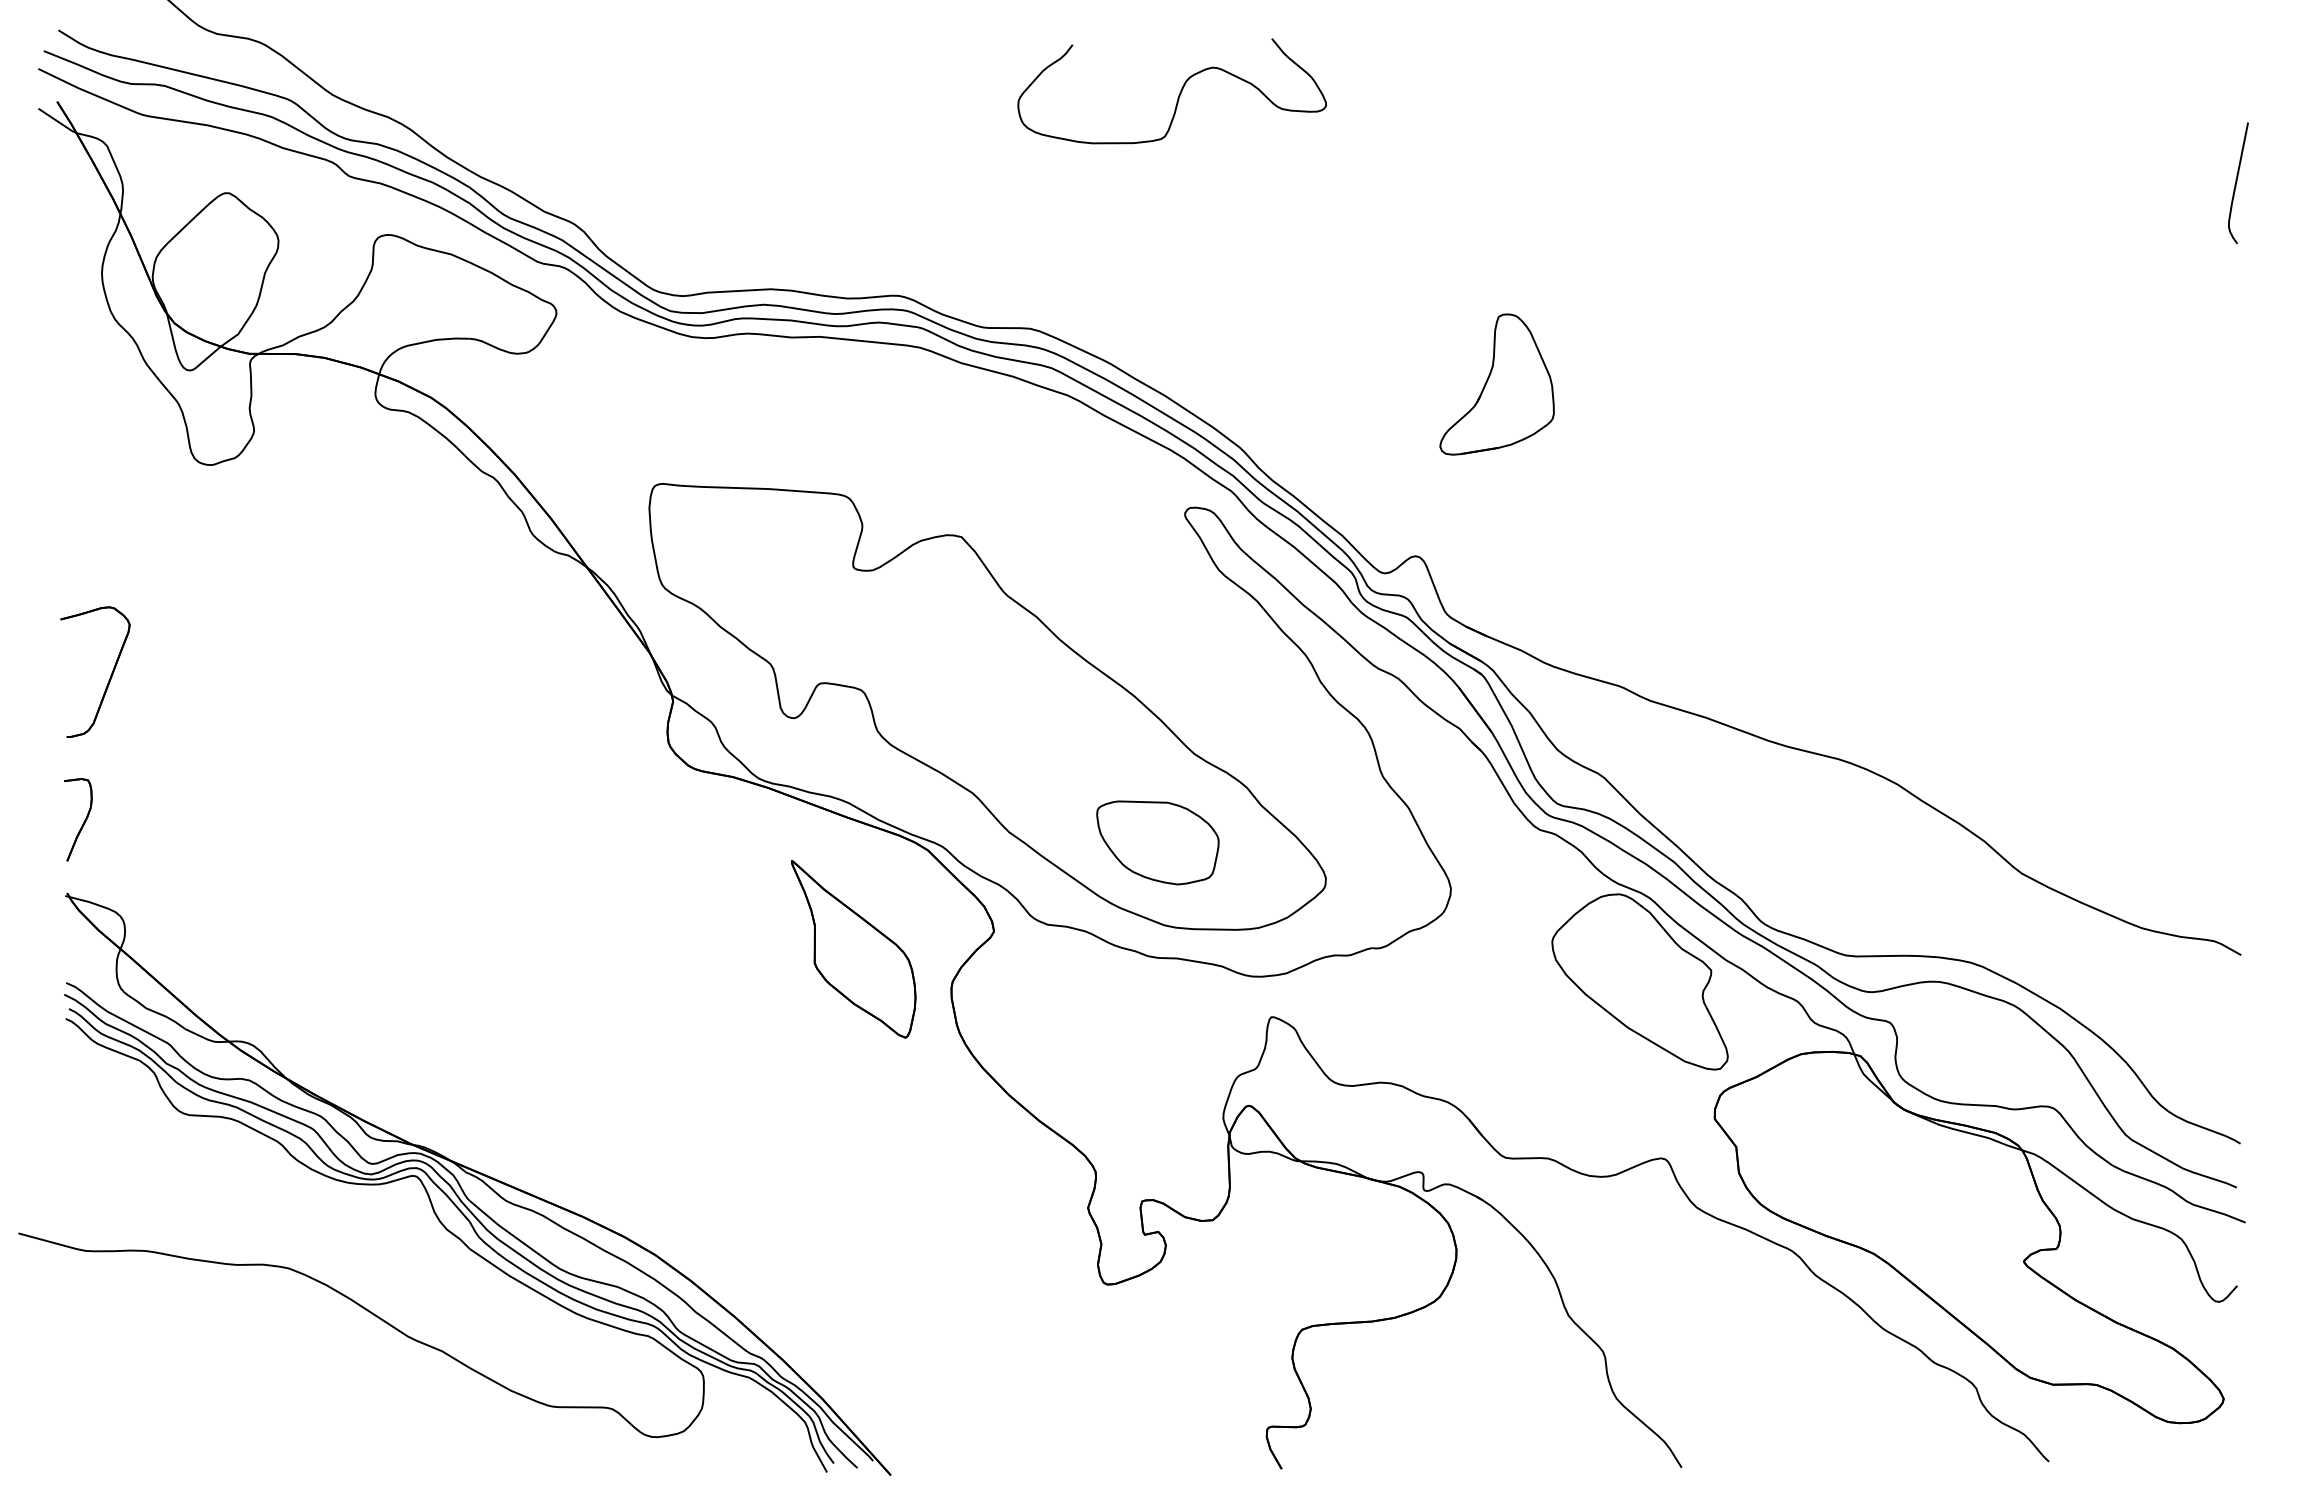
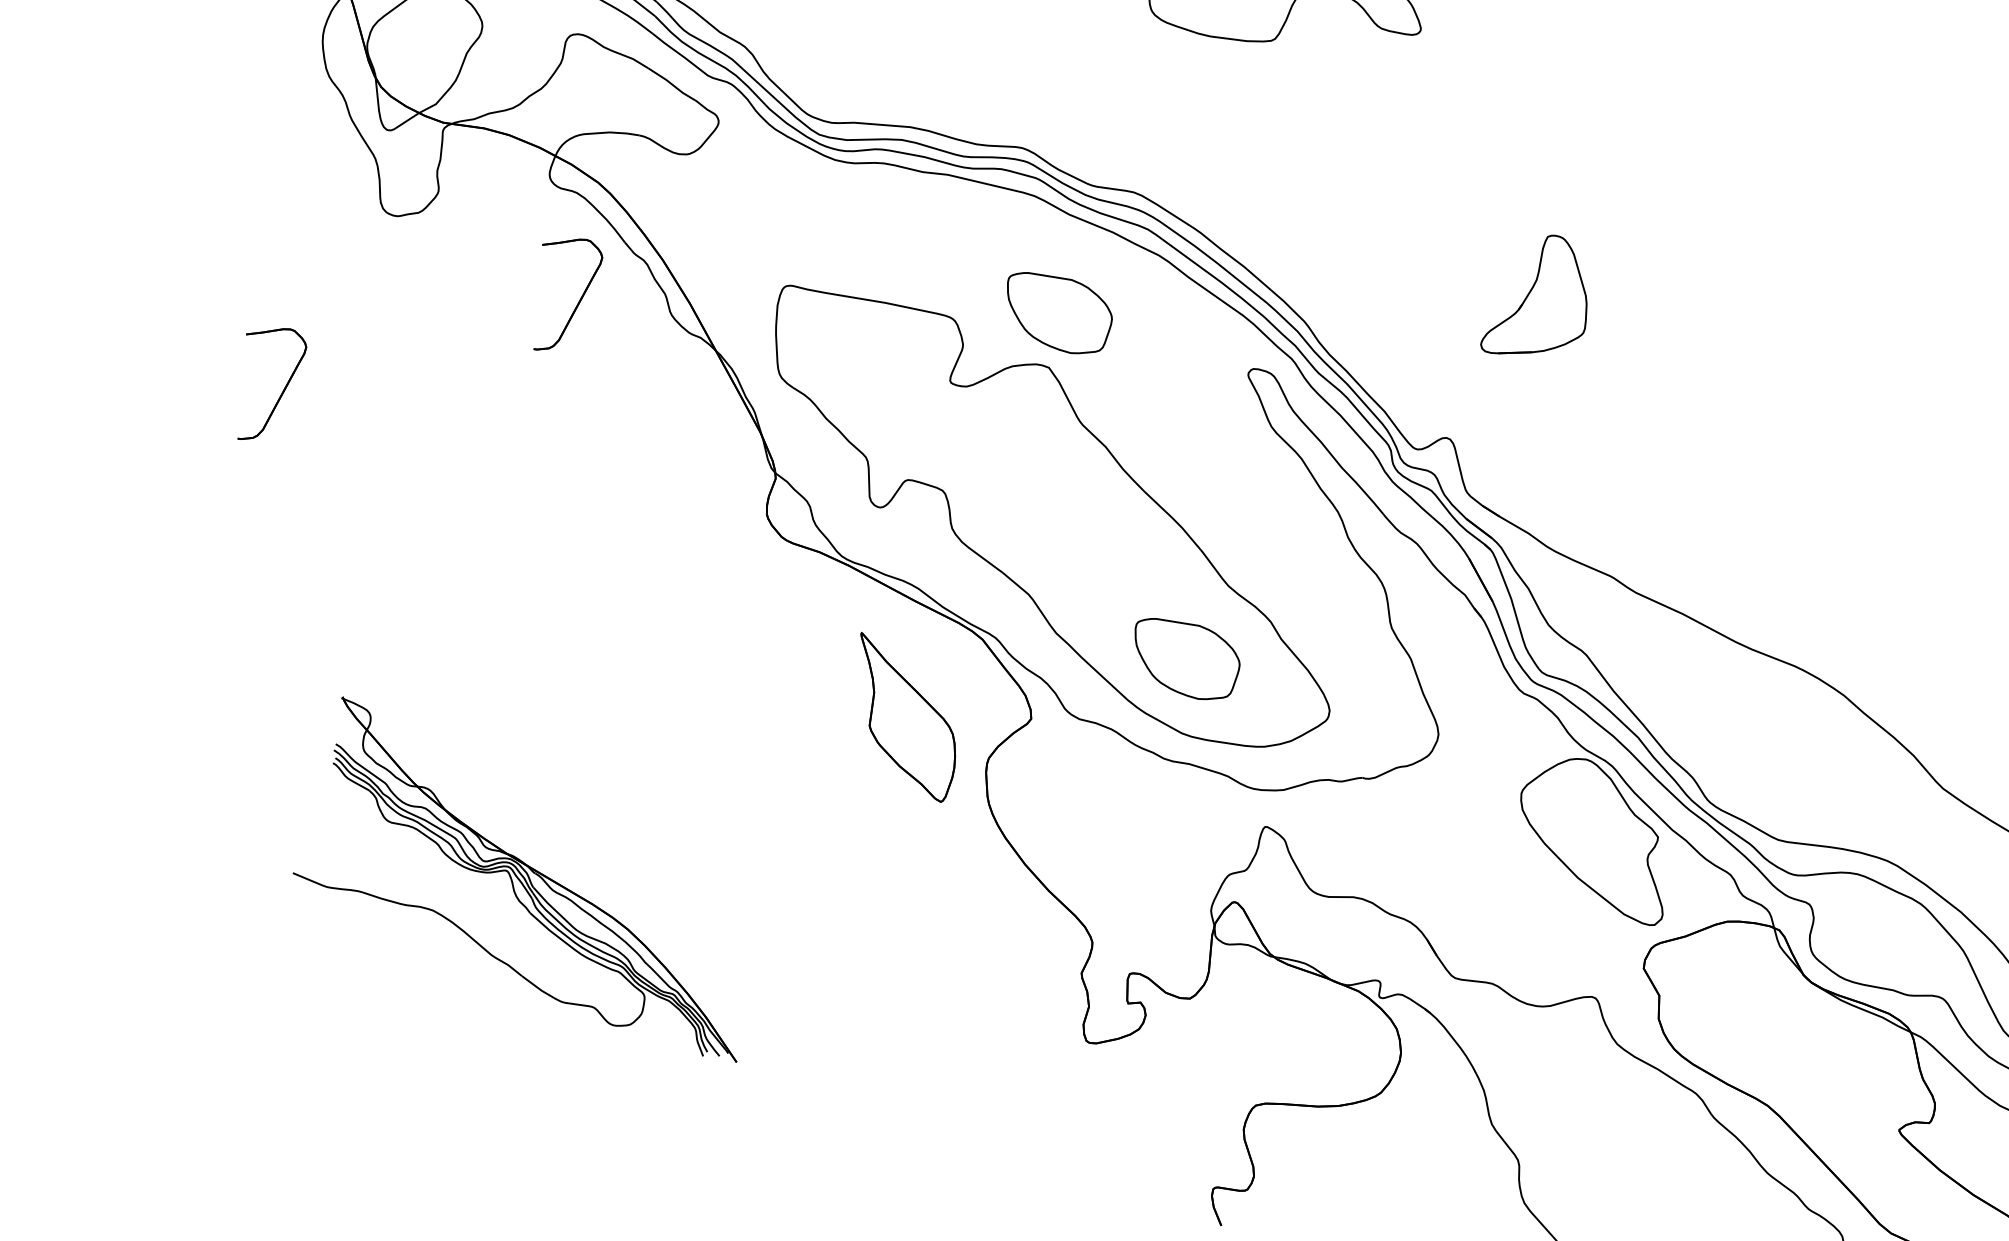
part: (963, 475) -> (1057, 313), added
part: (427, 531) -> (579, 300), added
part: (78, 819) -> (238, 512), removed
part: (454, 1183) -> (526, 877), size x0.6

